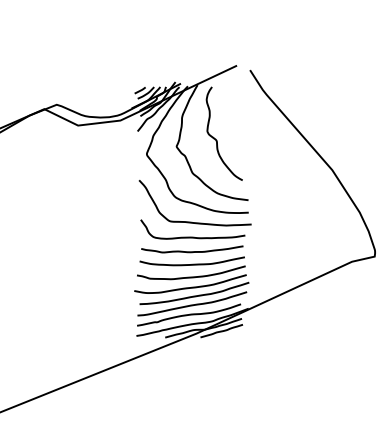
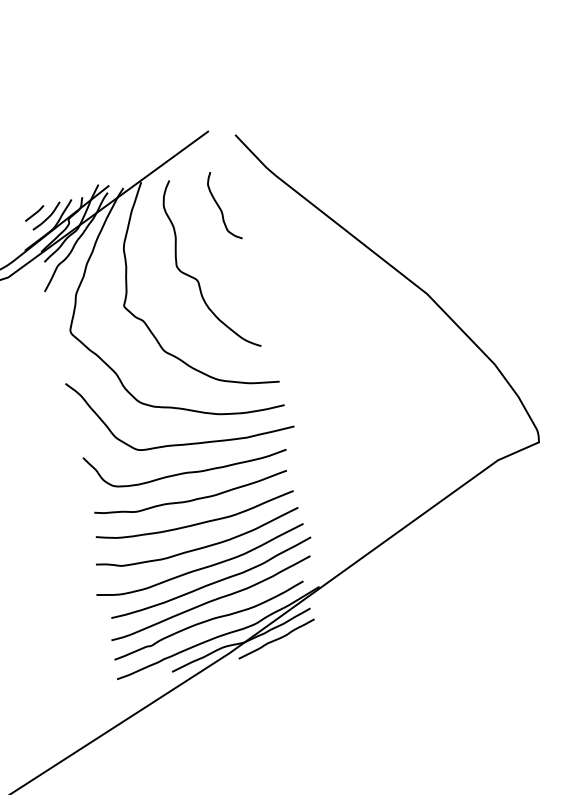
curve: (235, 105) -> (220, 207), added

